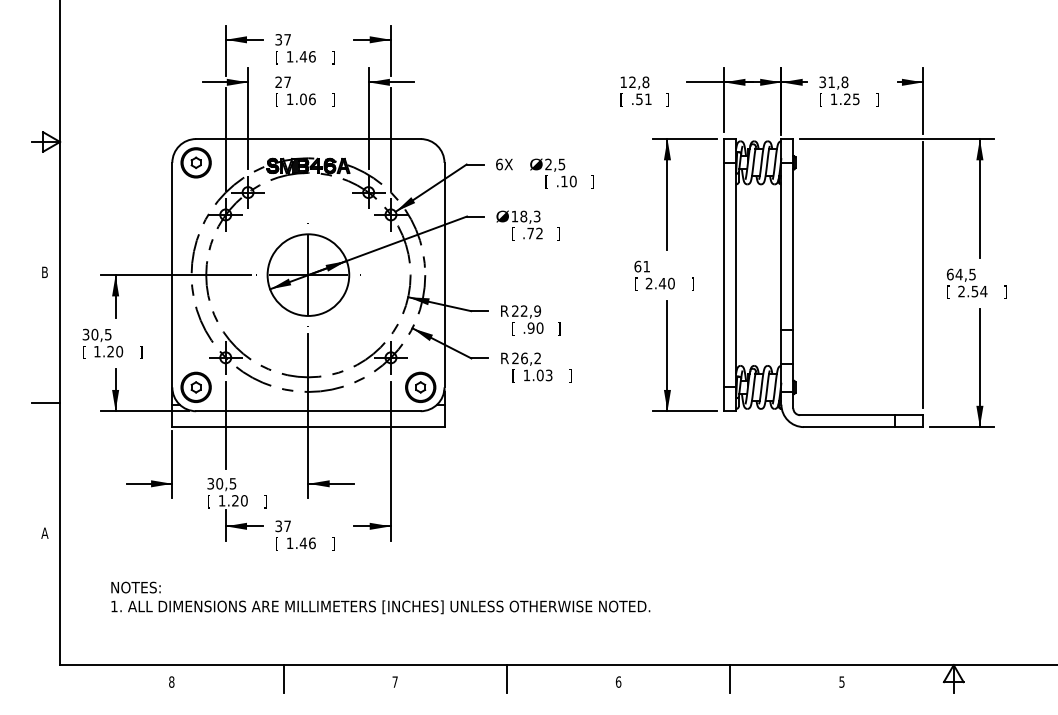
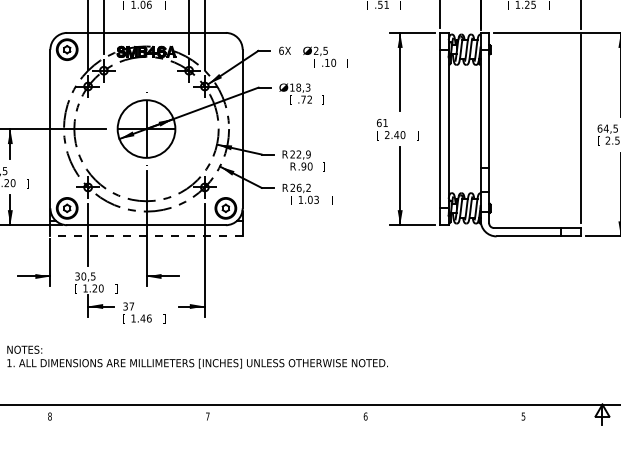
text: (515, 328) -> (292, 166), [ -> R
line: (307, 427) -> (145, 236), solid -> dashed
line: (283, 679) -> (128, 414), removed
line: (506, 679) -> (286, 414), removed
line: (730, 679) -> (444, 414), removed

